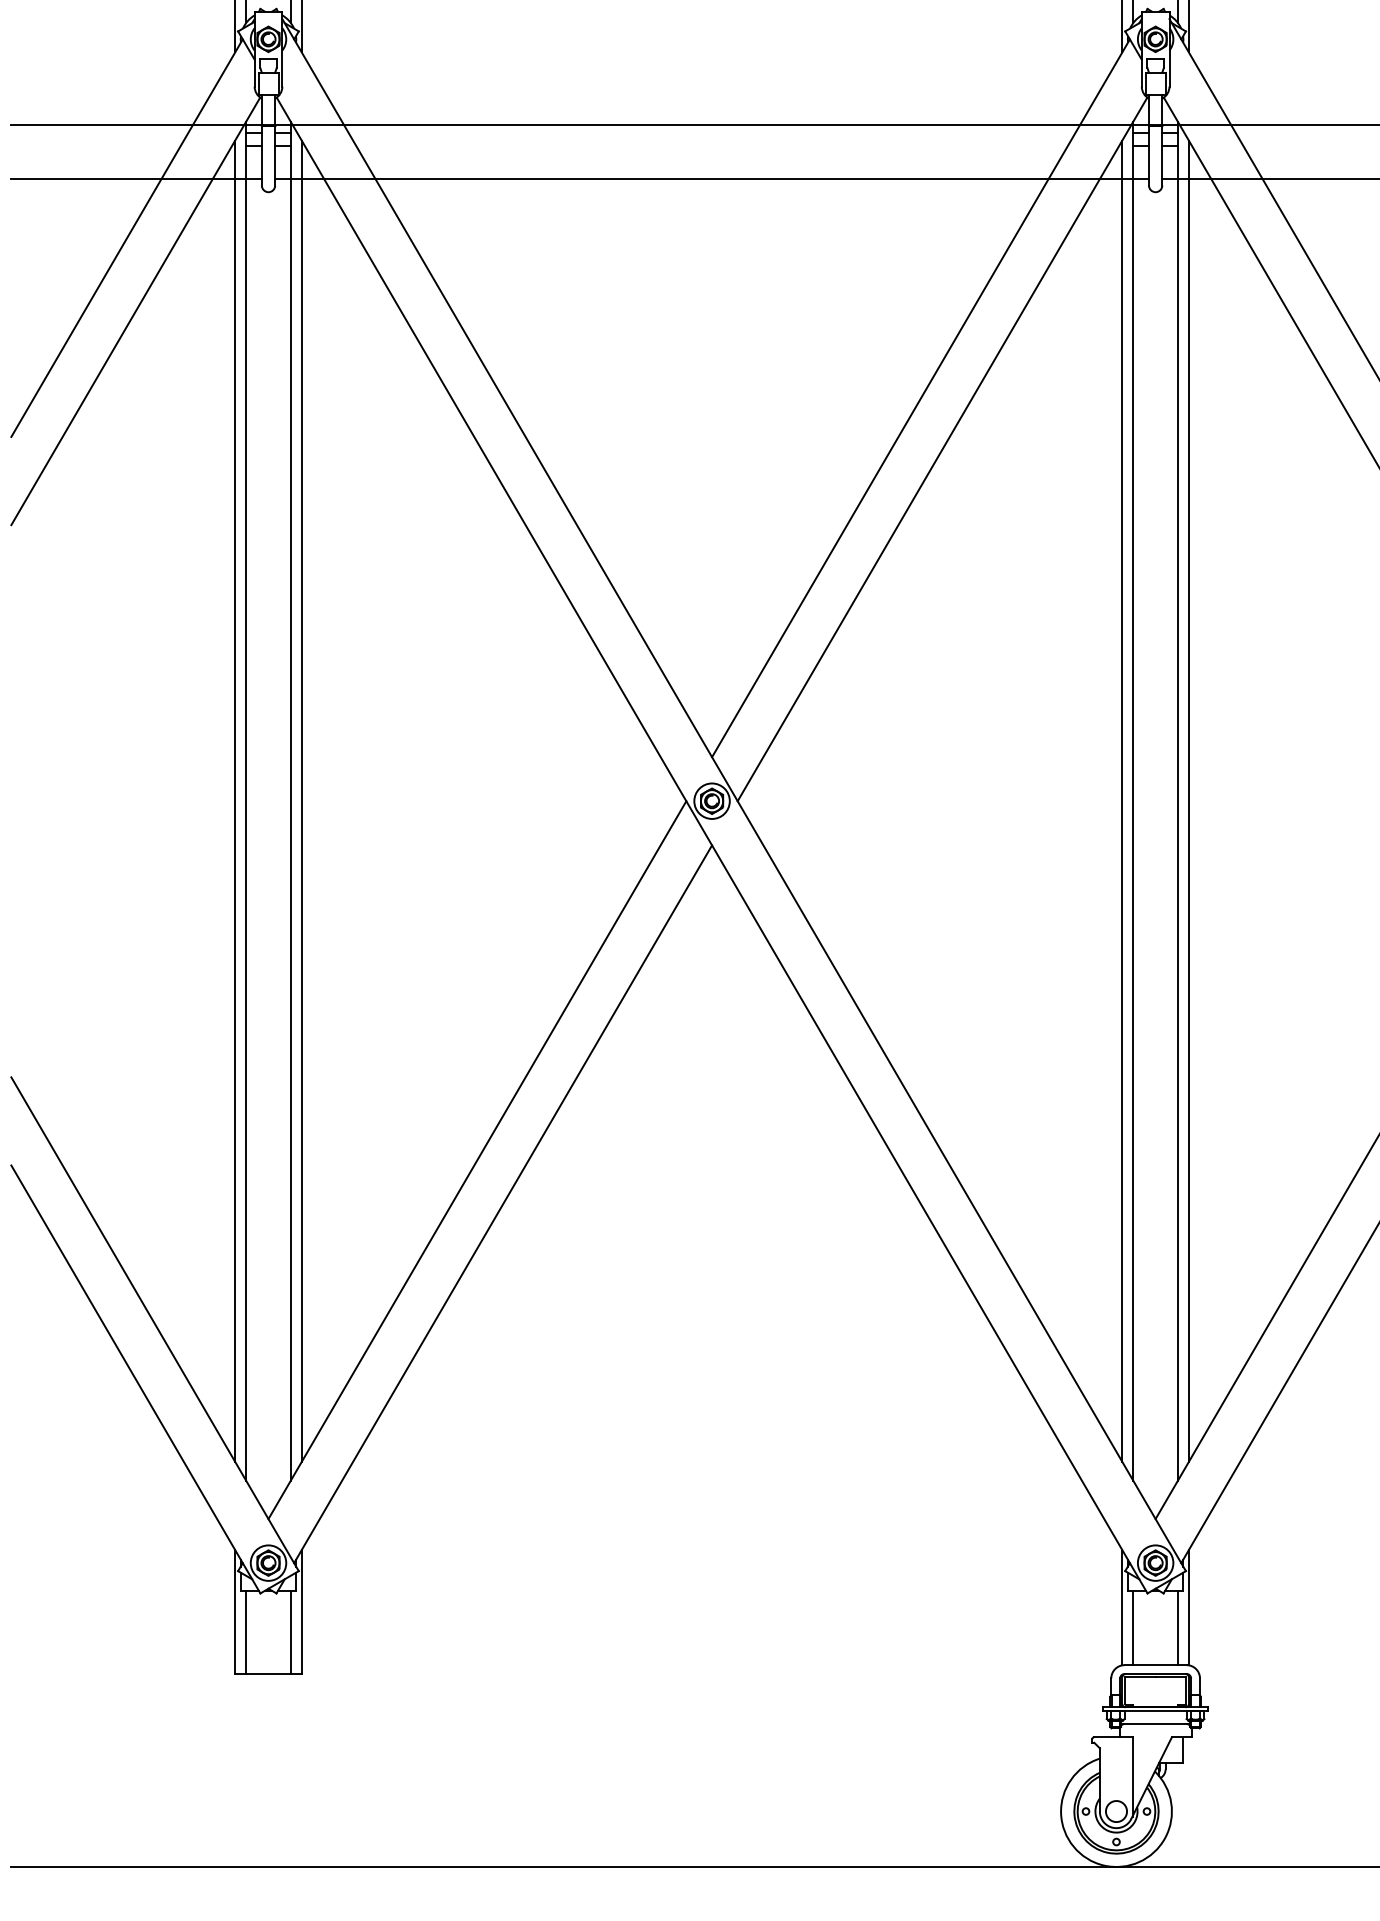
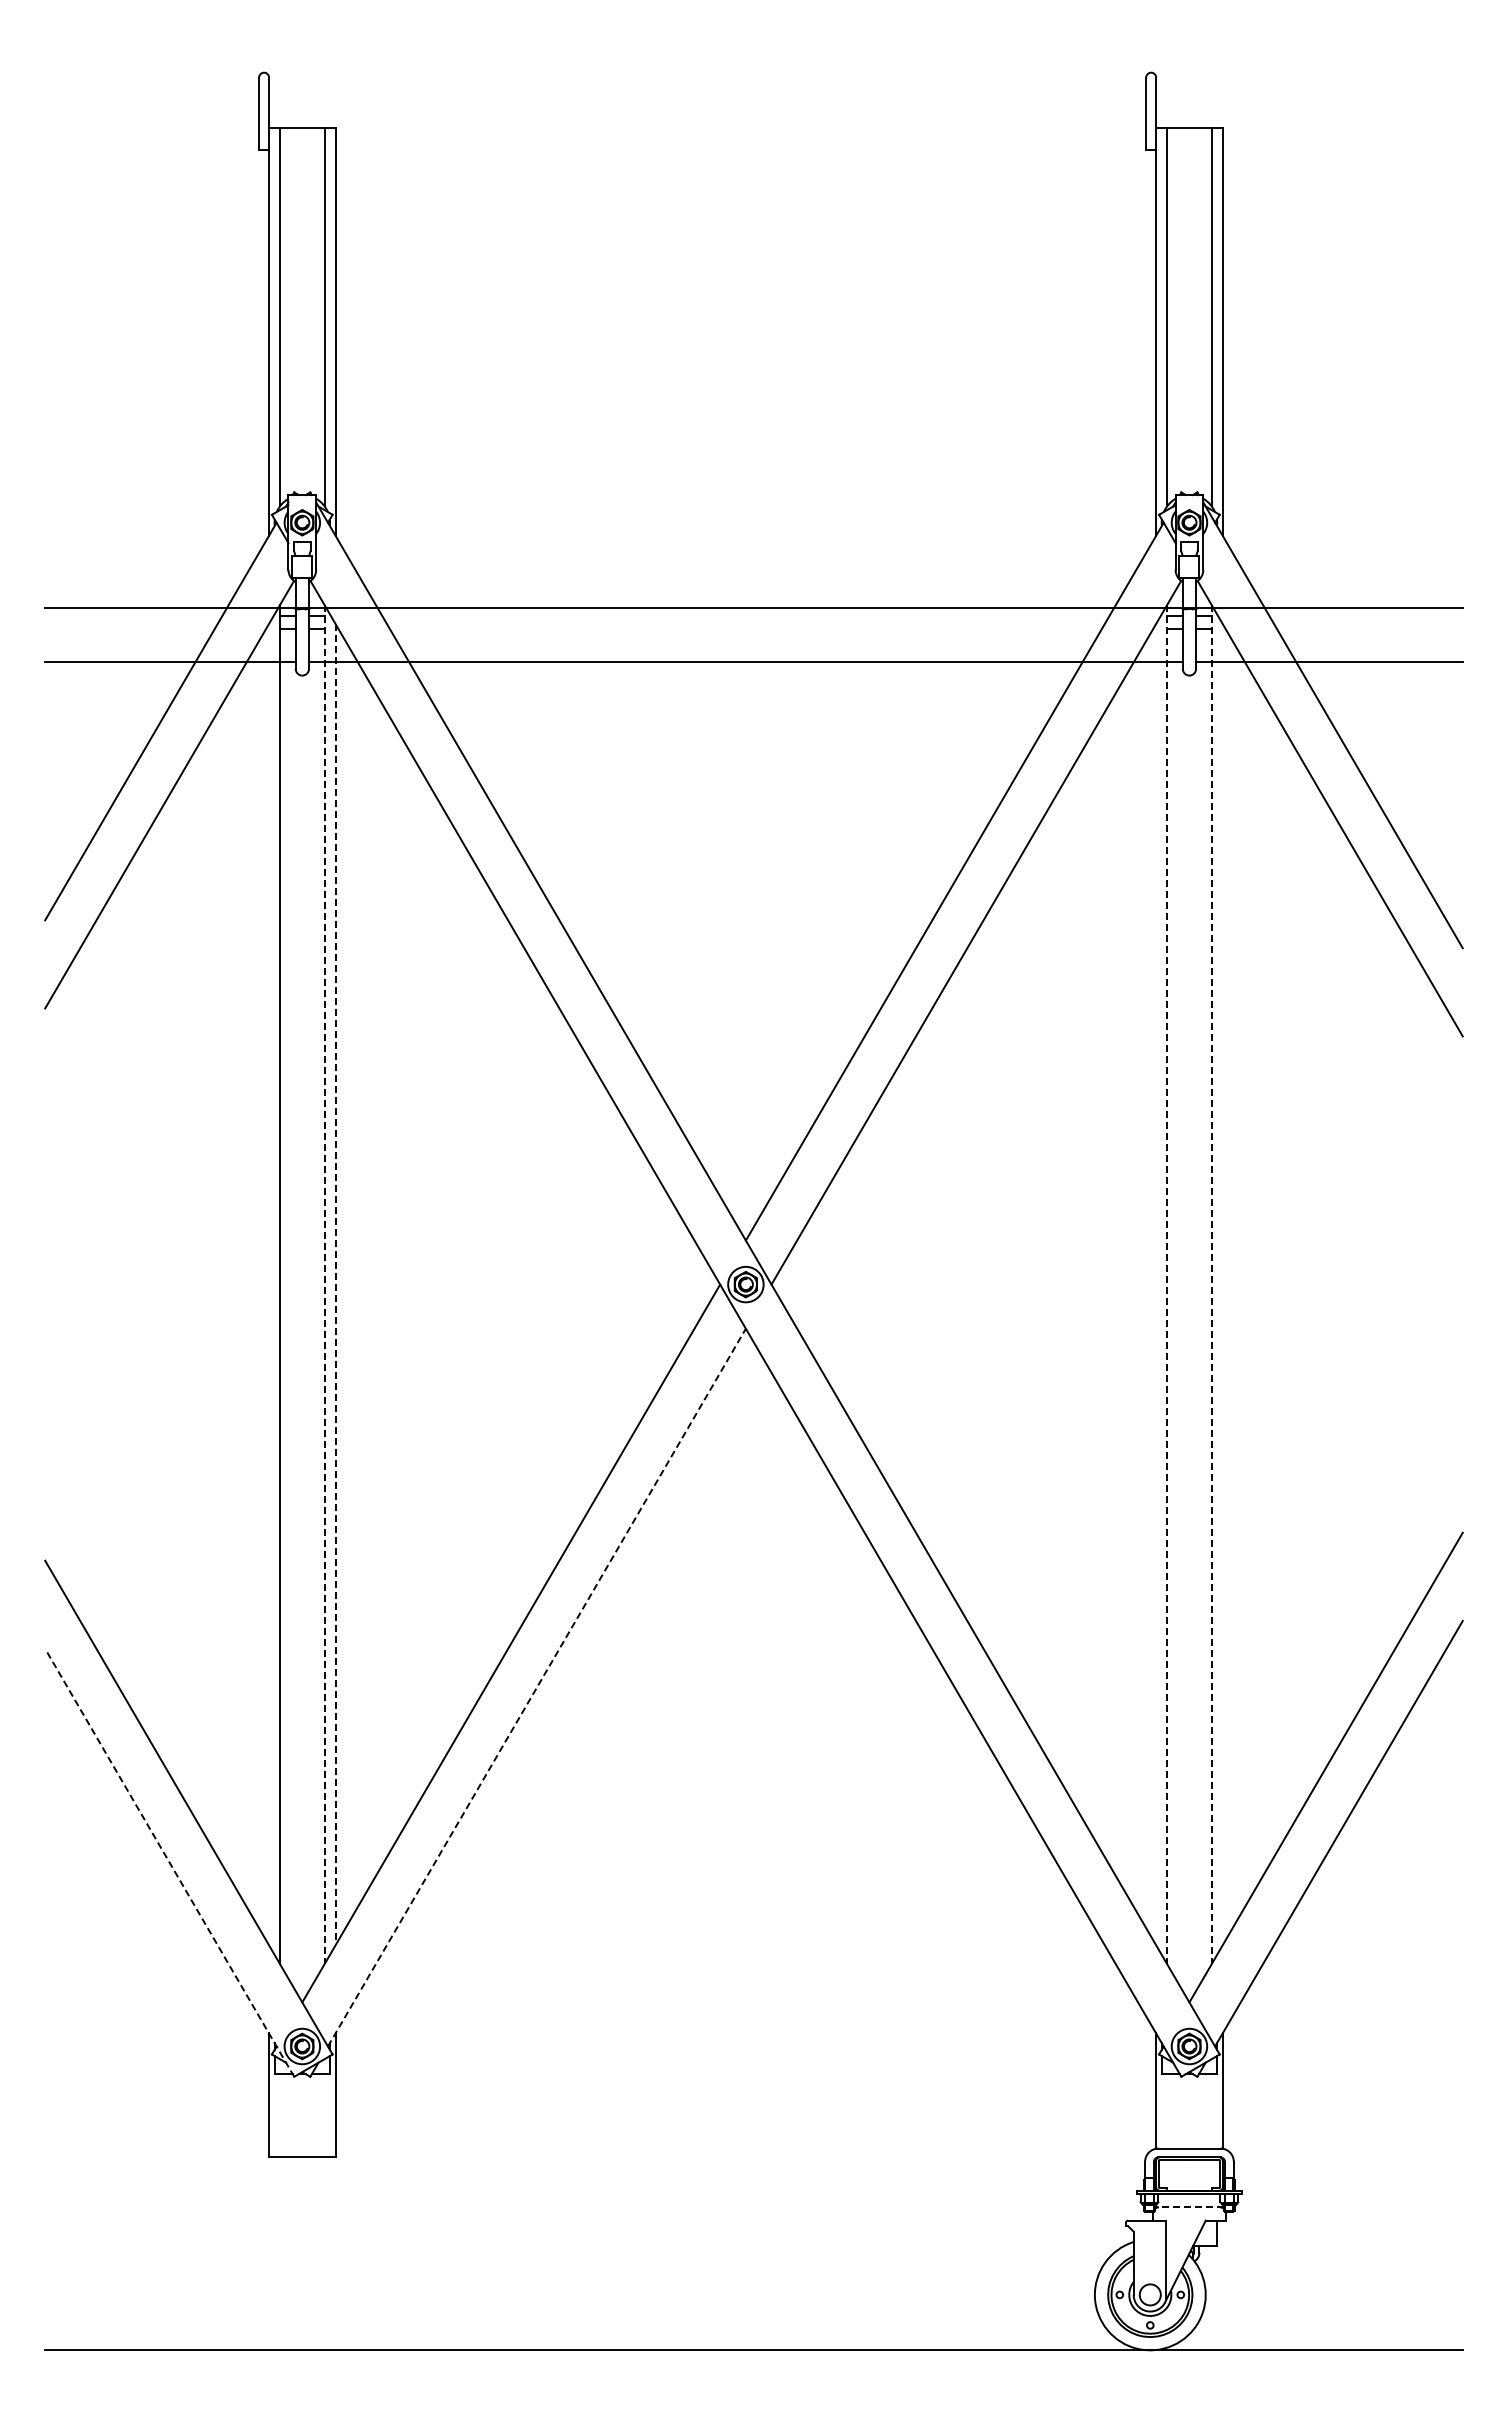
line: (235, 801) -> (269, 1284), removed
line: (290, 801) -> (324, 1284), solid -> dashed
line: (301, 801) -> (335, 1284), solid -> dashed
line: (1122, 801) -> (1156, 1284), removed
line: (1133, 801) -> (1167, 1284), solid -> dashed
line: (1177, 801) -> (1211, 1284), solid -> dashed
line: (1188, 801) -> (1222, 1284), removed
line: (503, 1204) -> (537, 1687), solid -> dashed
line: (135, 1379) -> (169, 1862), solid -> dashed
line: (1133, 1628) -> (1167, 2111), removed
line: (1177, 1628) -> (1211, 2111), removed
line: (246, 1632) -> (280, 2115), removed
line: (290, 1632) -> (324, 2115), removed
line: (1155, 1724) -> (1189, 2207), solid -> dashed

